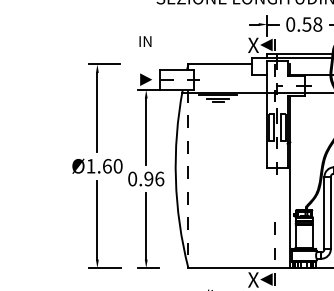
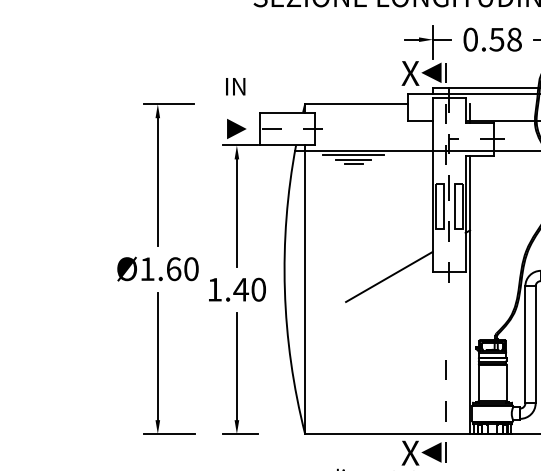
text: (145, 41) -> (235, 86), moved
line: (240, 170) -> (389, 275), added
text: (146, 178) -> (237, 288), 0.96 -> 1.40
line: (188, 179) -> (305, 290), dashed -> solid

